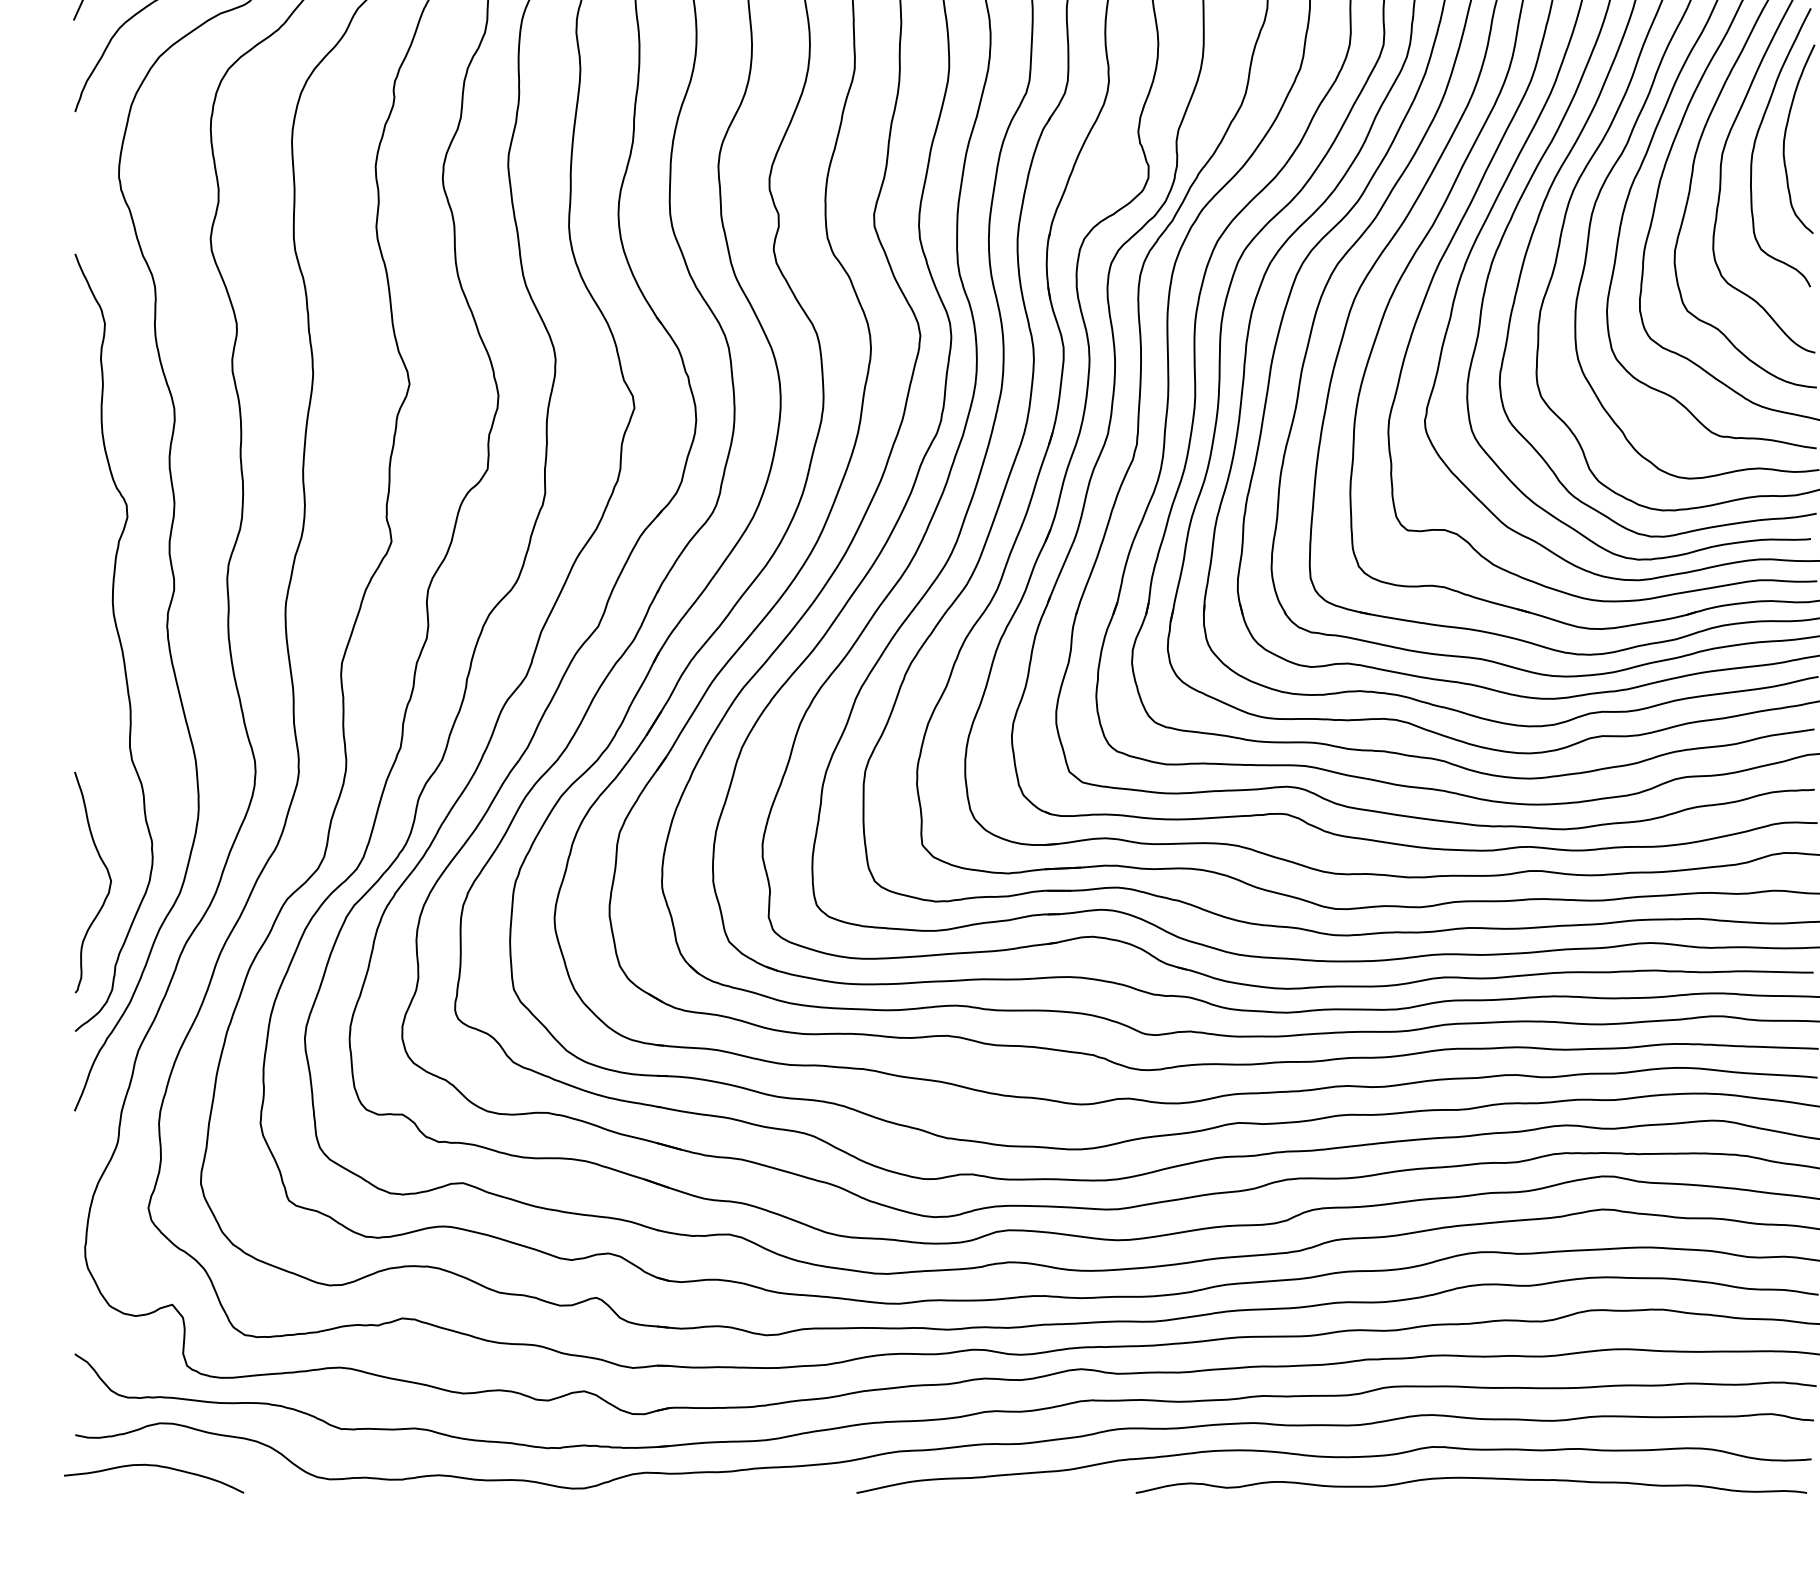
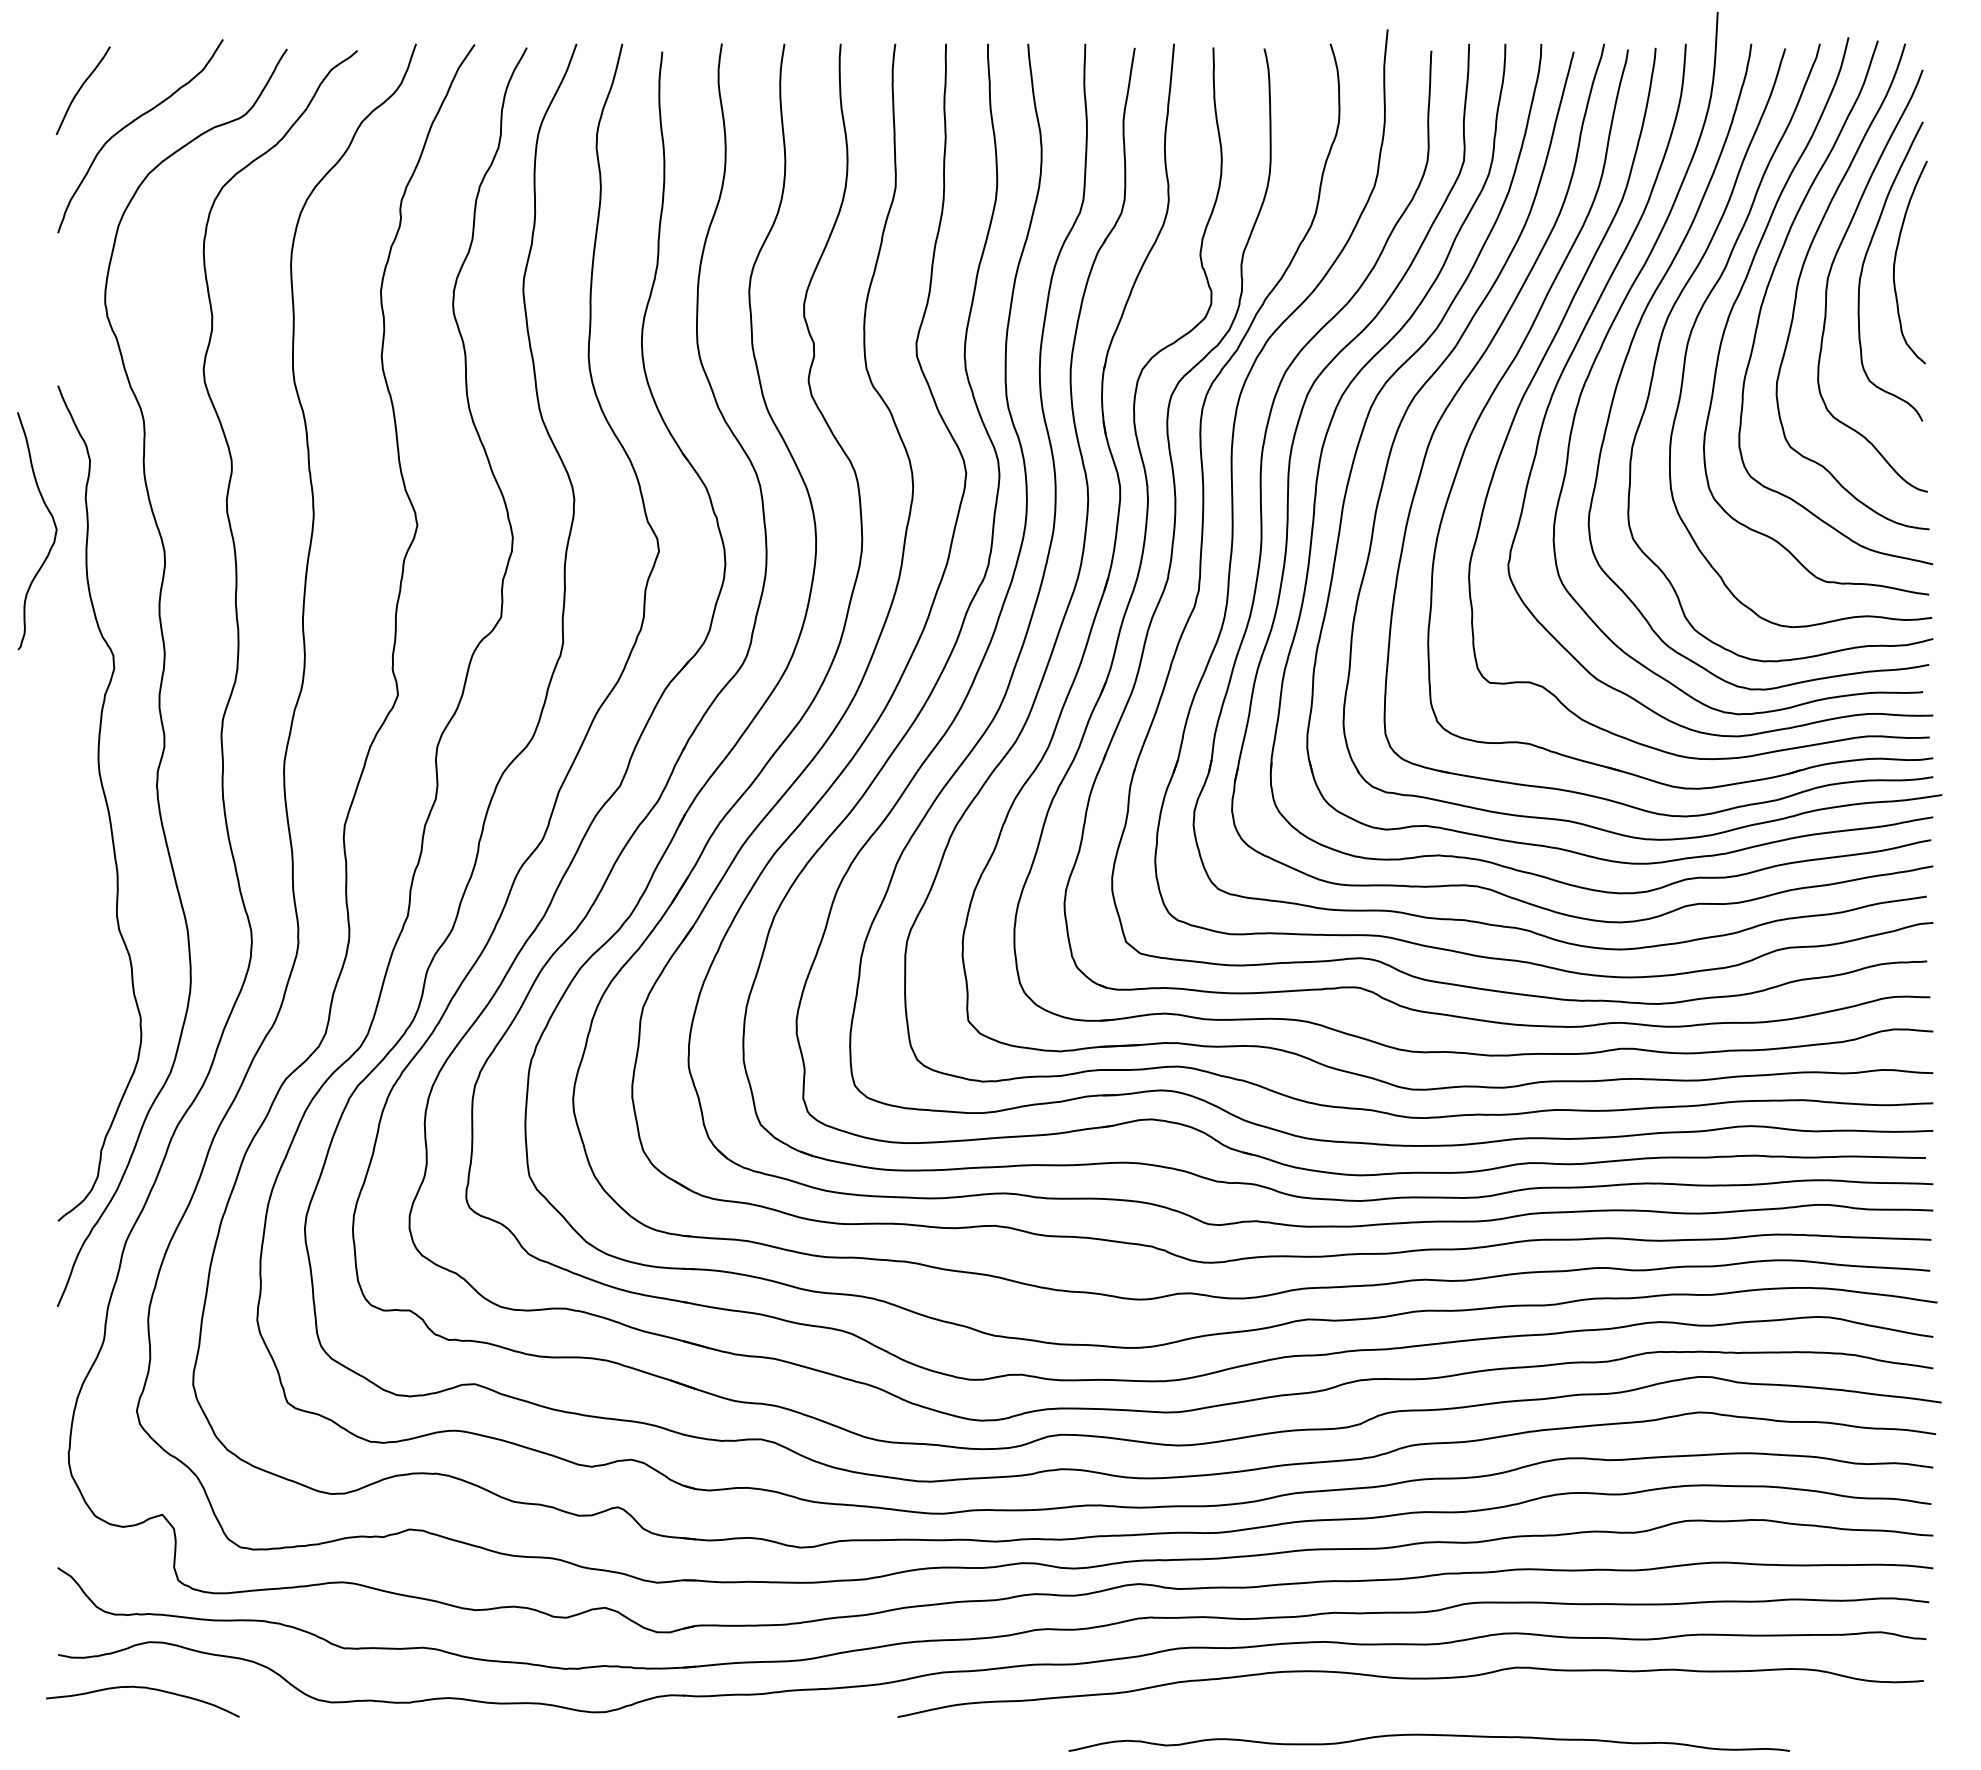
curve: (109, 885) -> (54, 534), moved
part: (1470, 1478) -> (1428, 1735), moved

